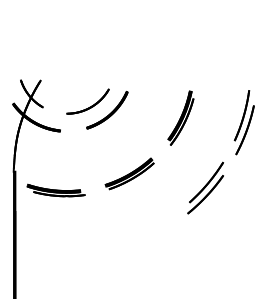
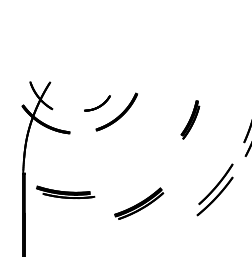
part: (87, 101) -> (96, 103), size x0.6
part: (180, 117) -> (189, 119), size x0.7
part: (129, 173) -> (138, 203), moved

